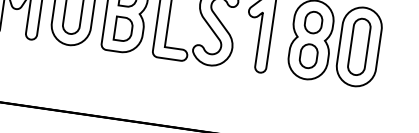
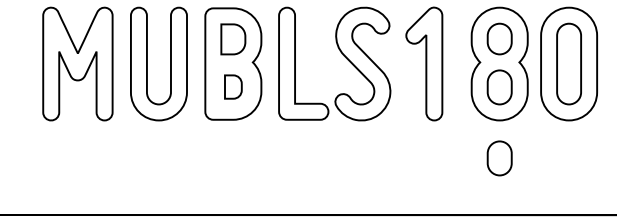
part: (123, 28) -> (233, 86), size x0.7
part: (301, 105) -> (499, 158), added

